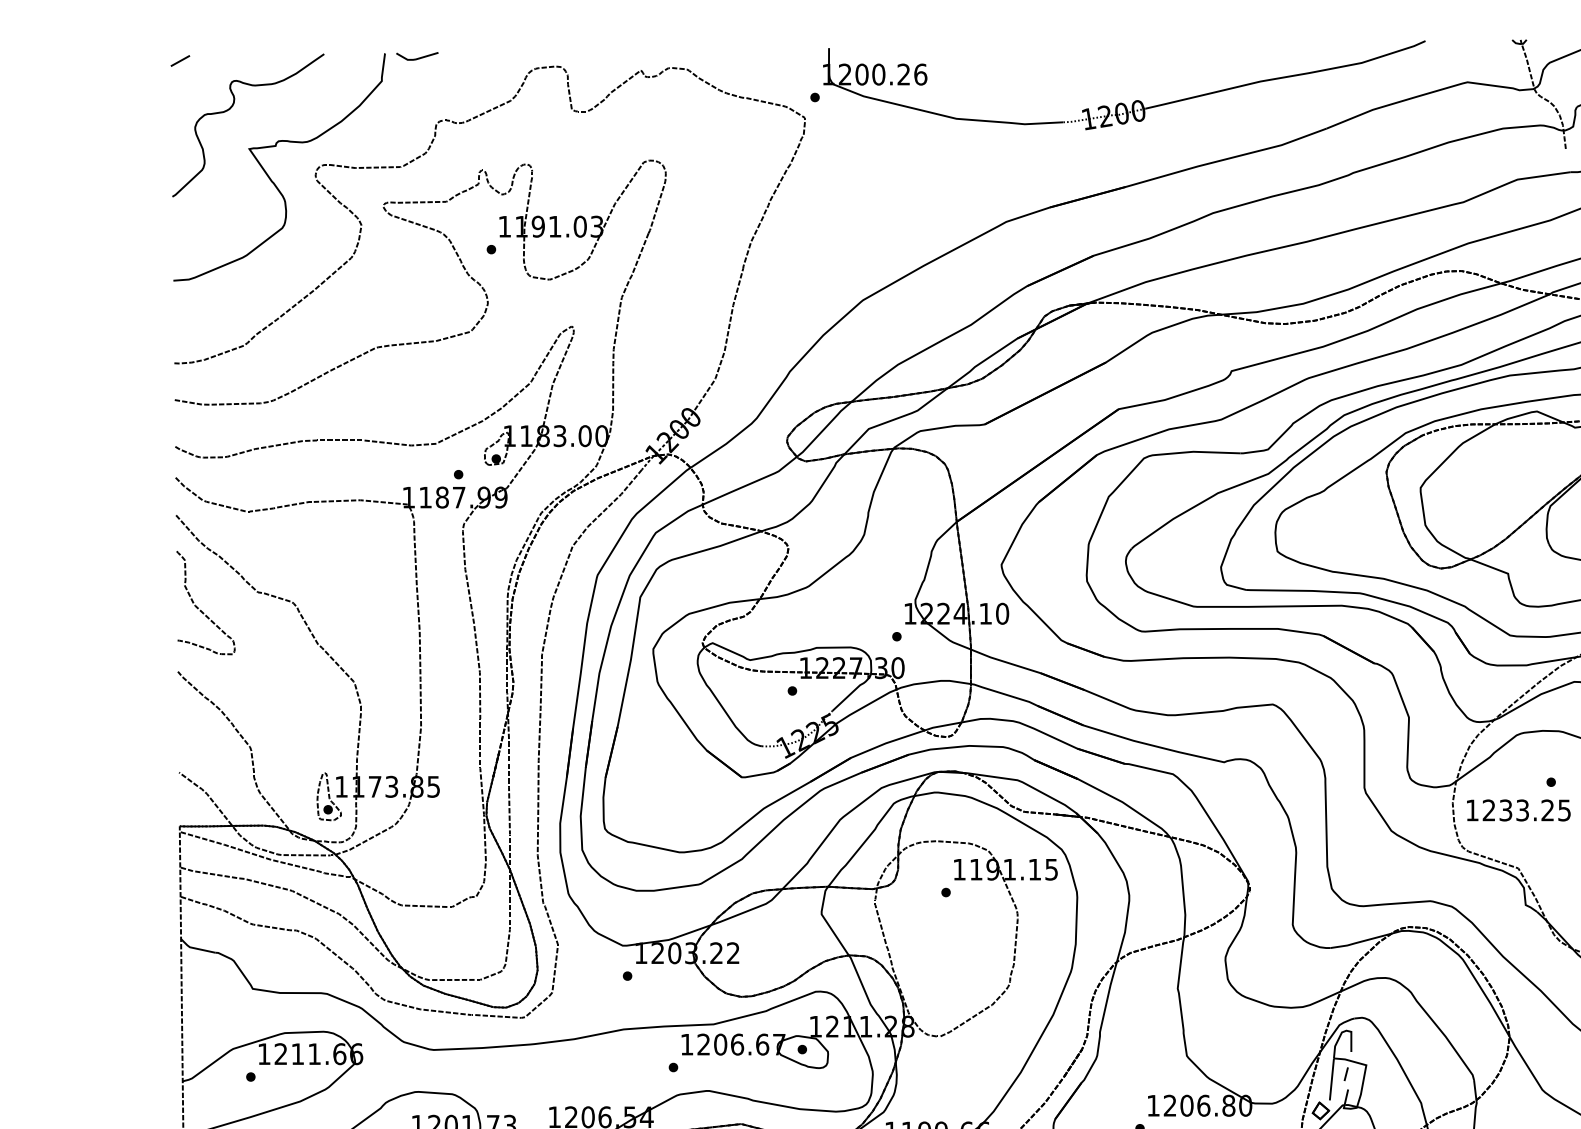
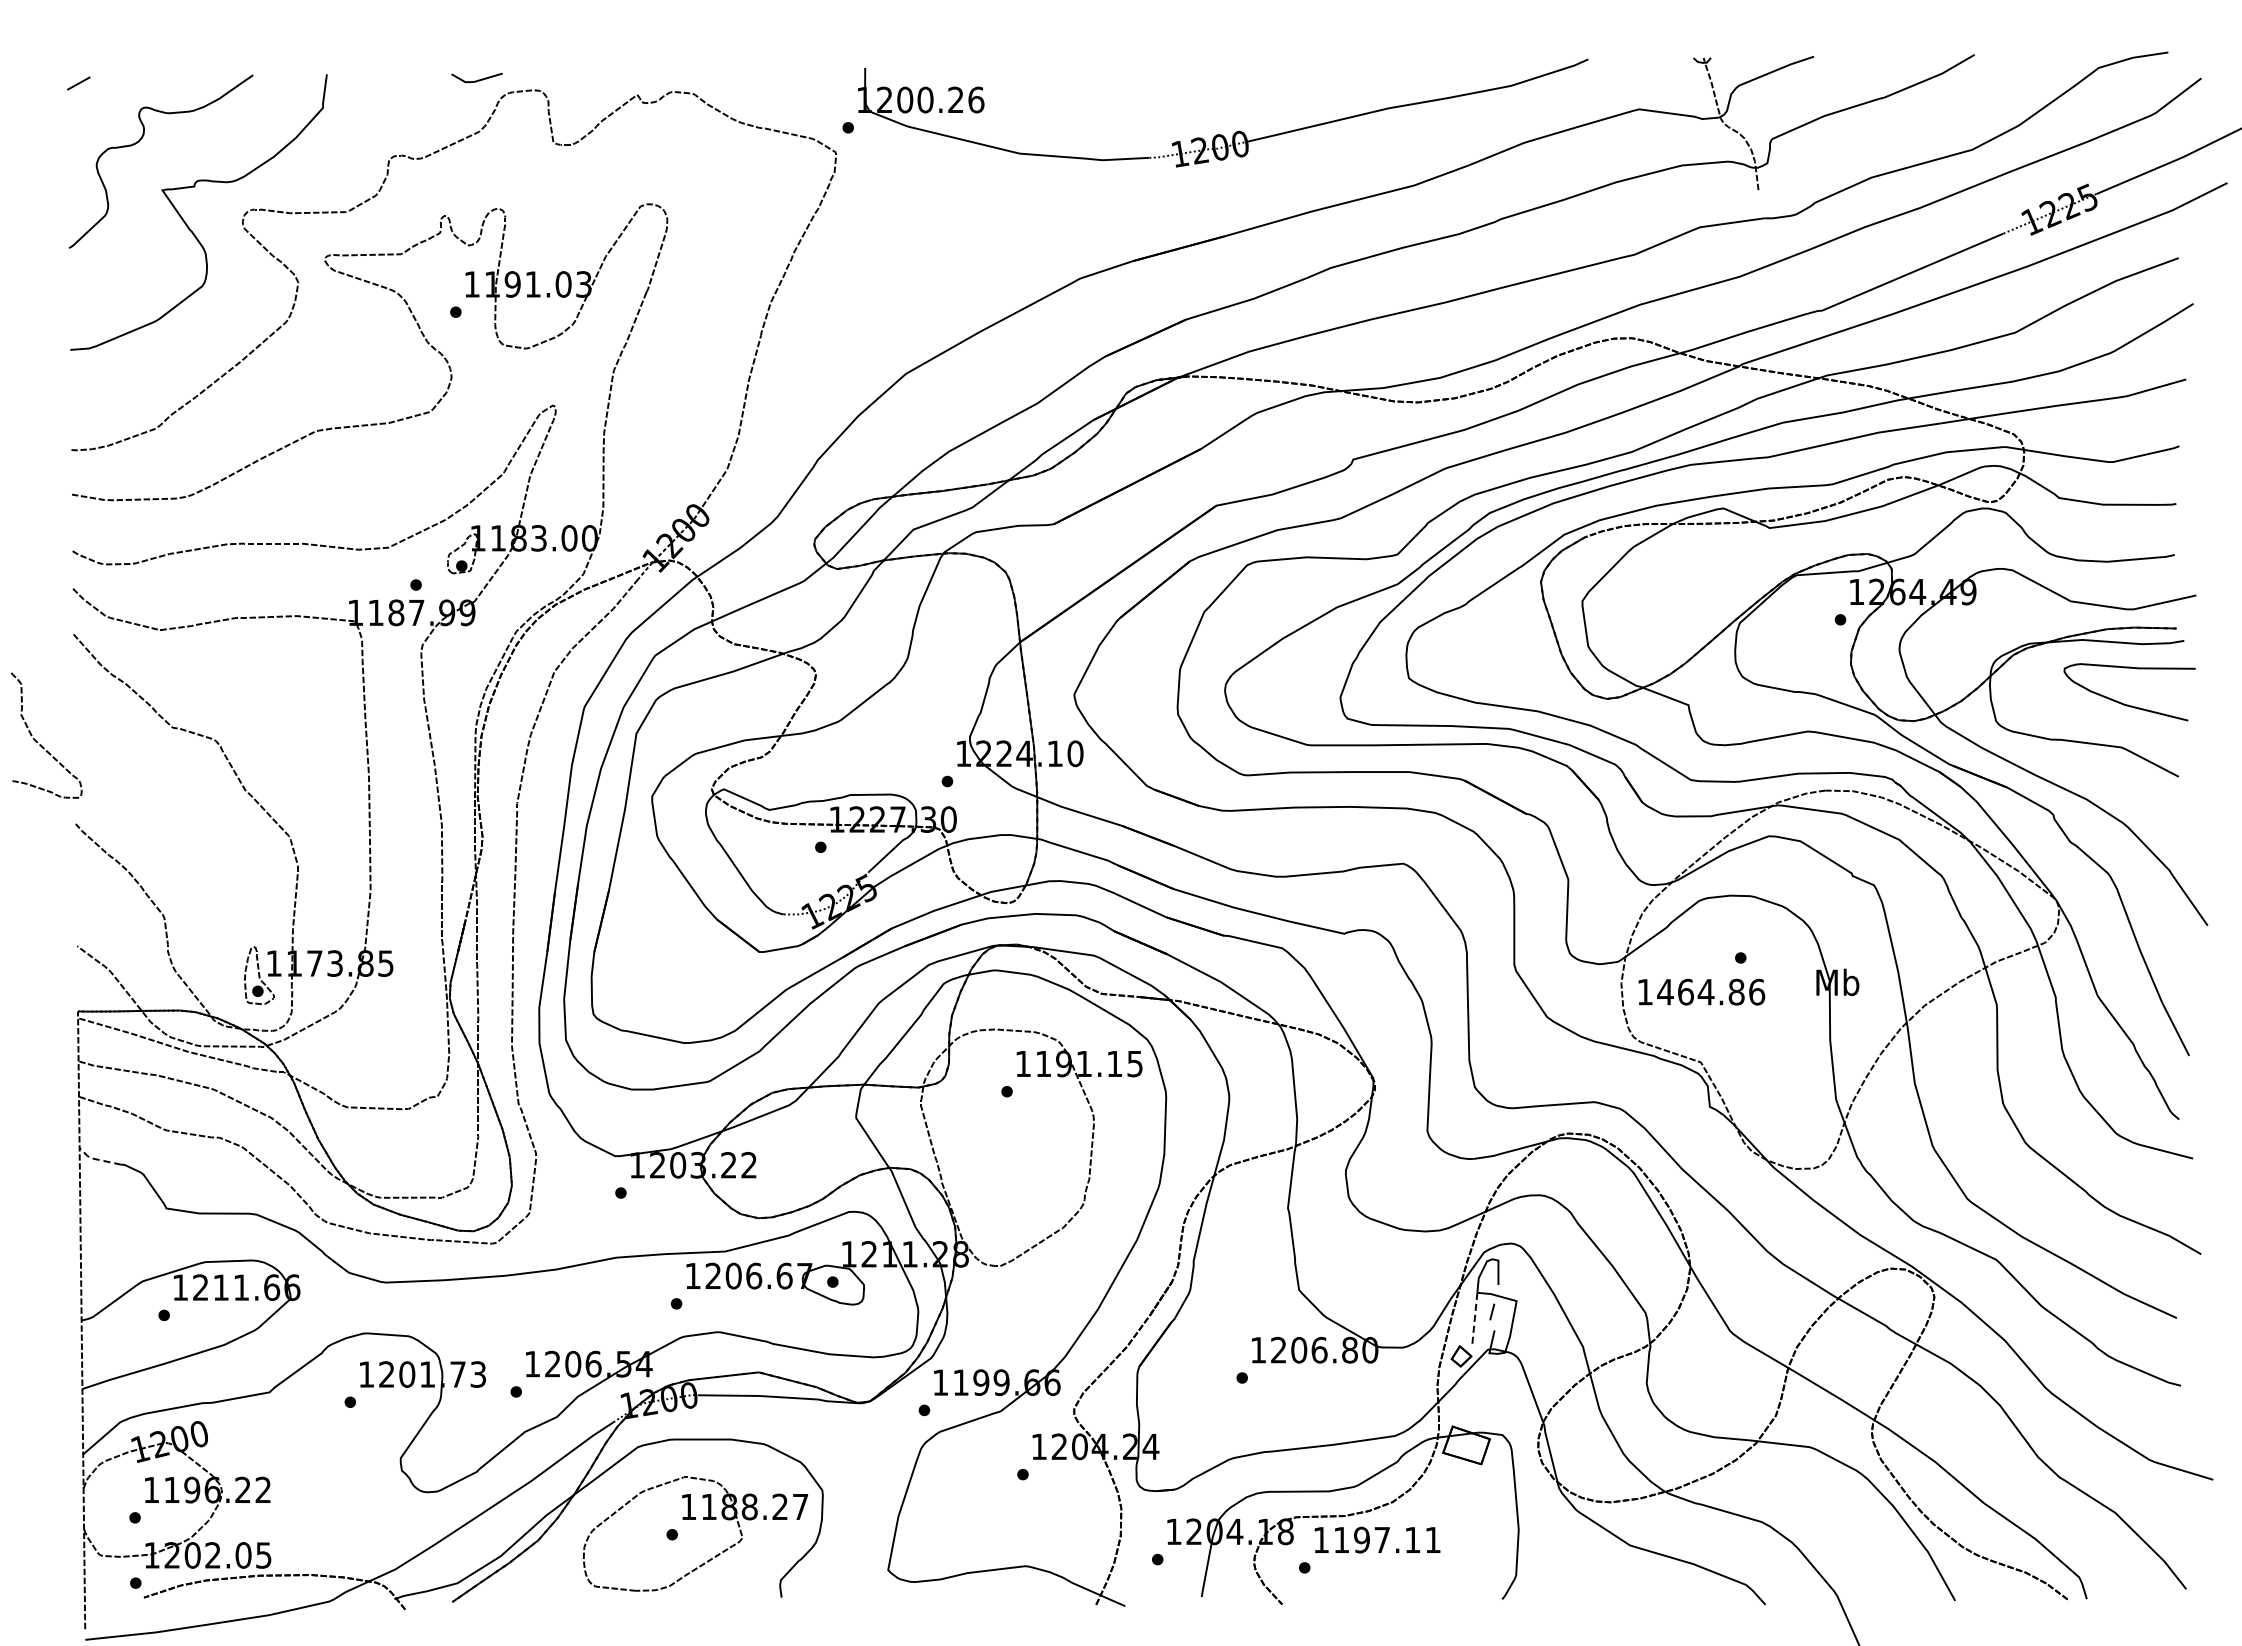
curve: (418, 57) -> (478, 79), moved
curve: (201, 610) -> (41, 744), moved
text: (1527, 809) -> (1711, 991), 1233.25 -> 1464.86
line: (195, 948) -> (97, 1159), solid -> dashed
line: (1331, 1079) -> (1474, 1318), solid -> dashed

